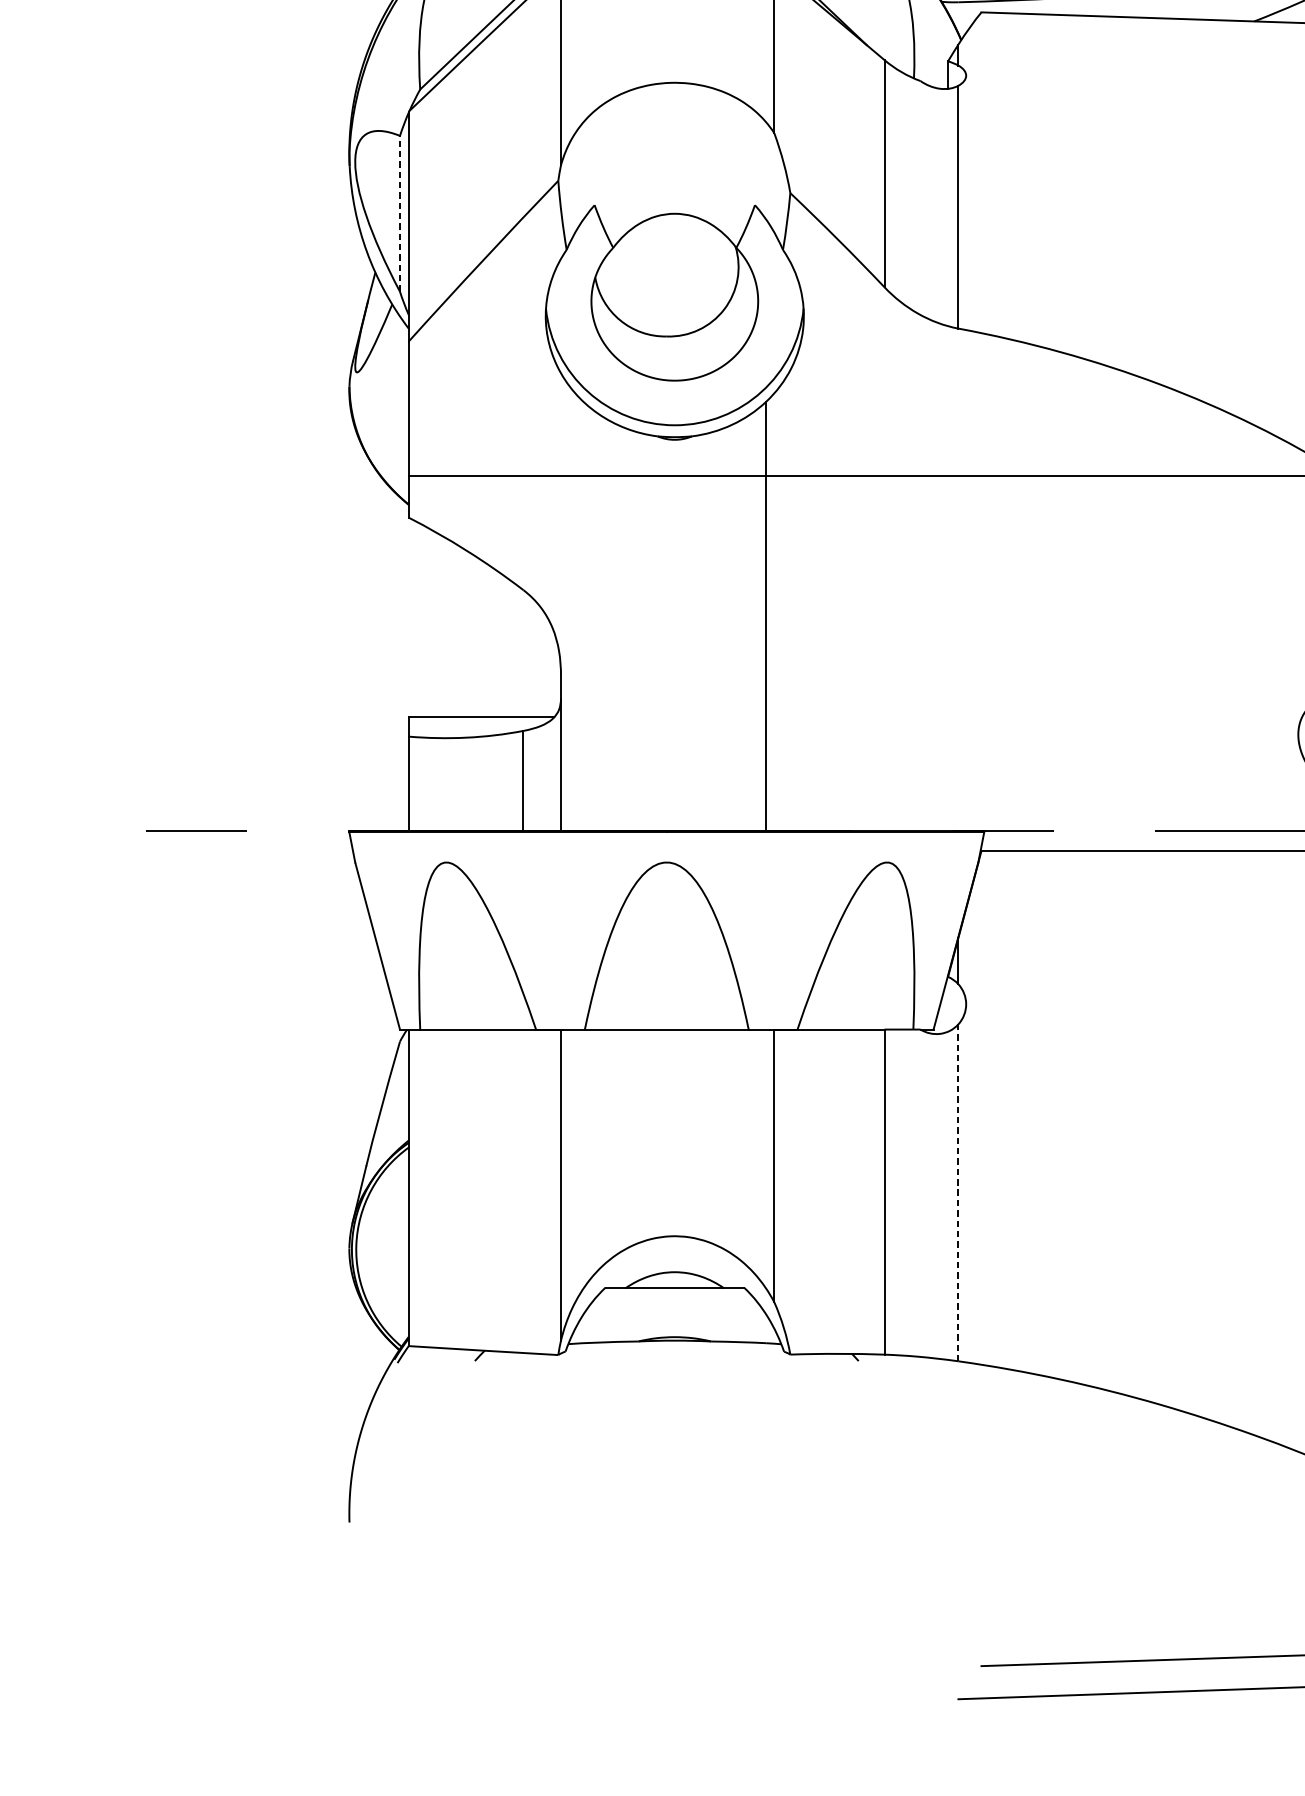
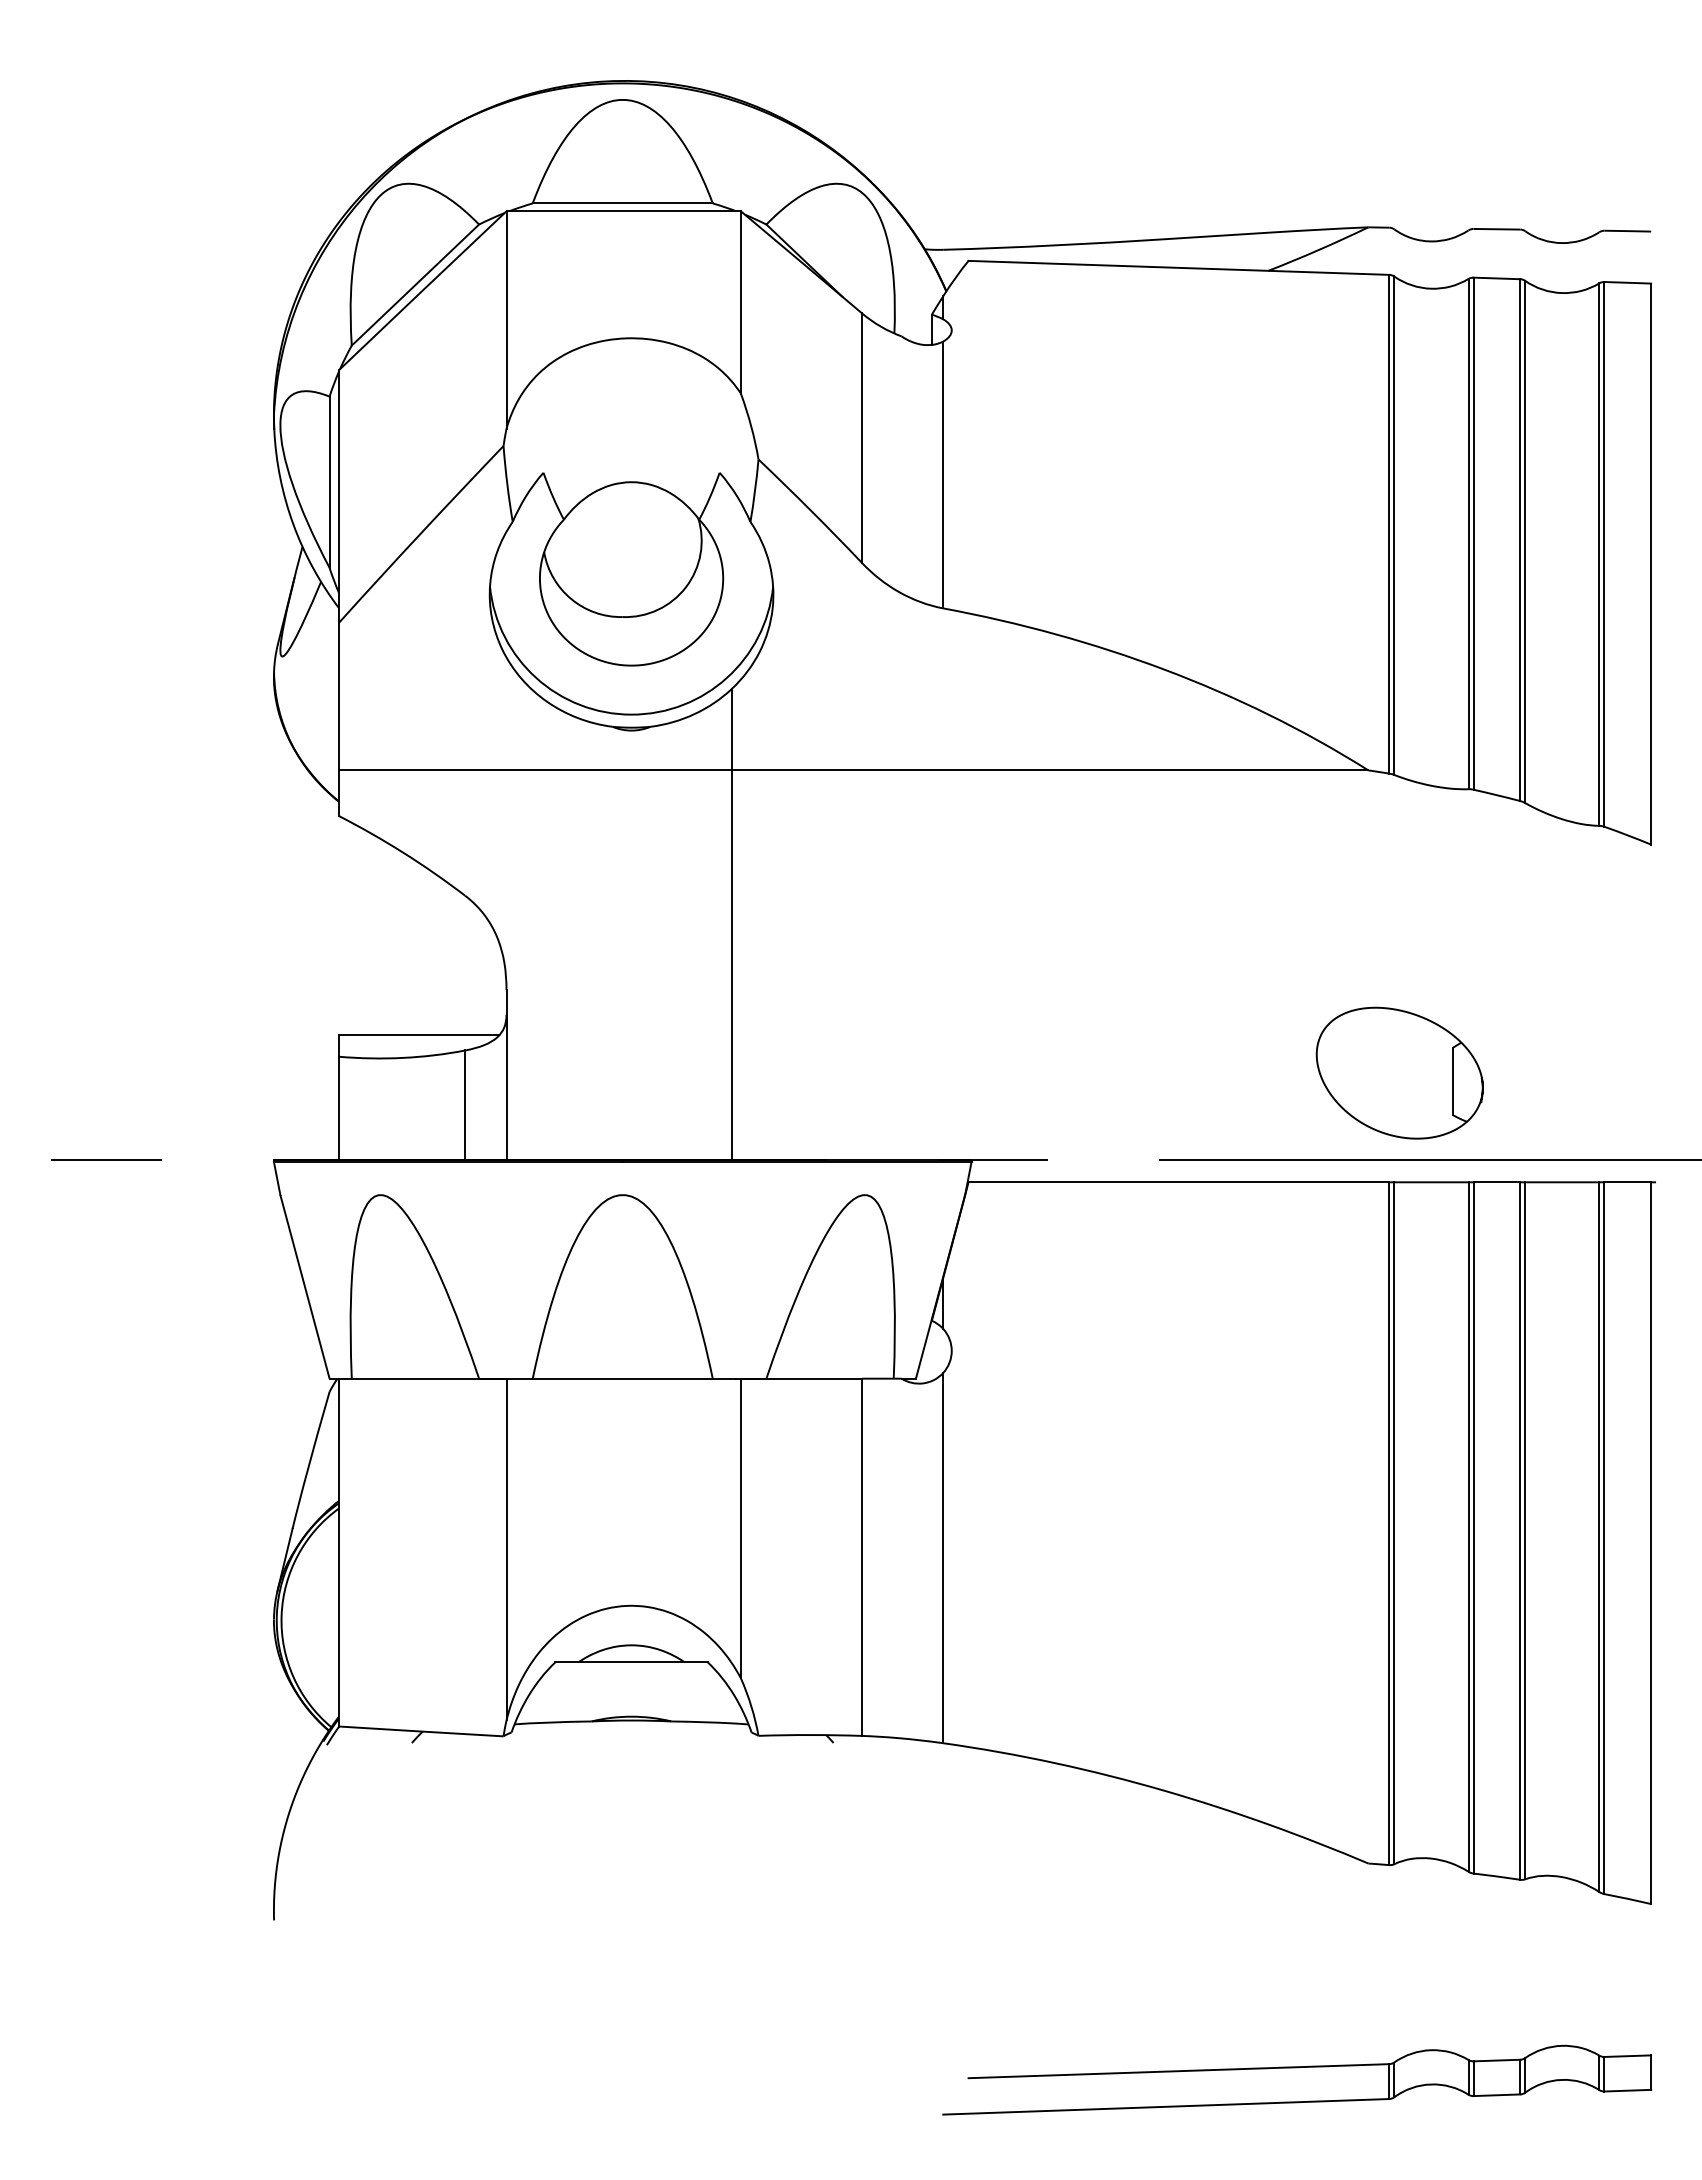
line: (399, 214) -> (329, 482), dashed -> solid
line: (958, 1192) -> (943, 1557), dashed -> solid

